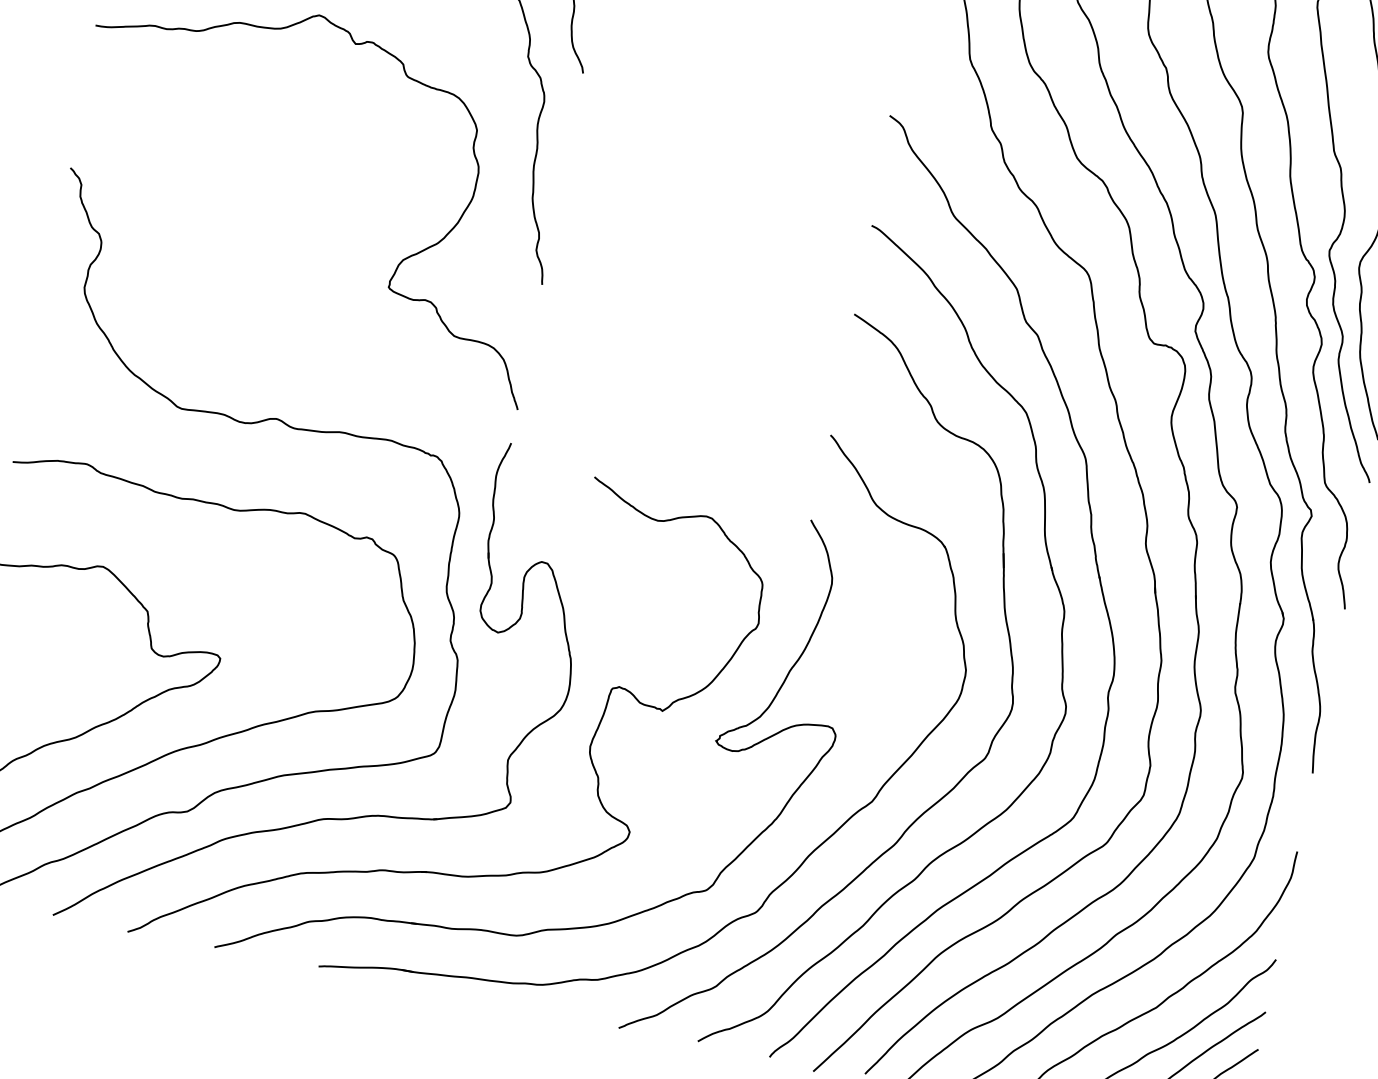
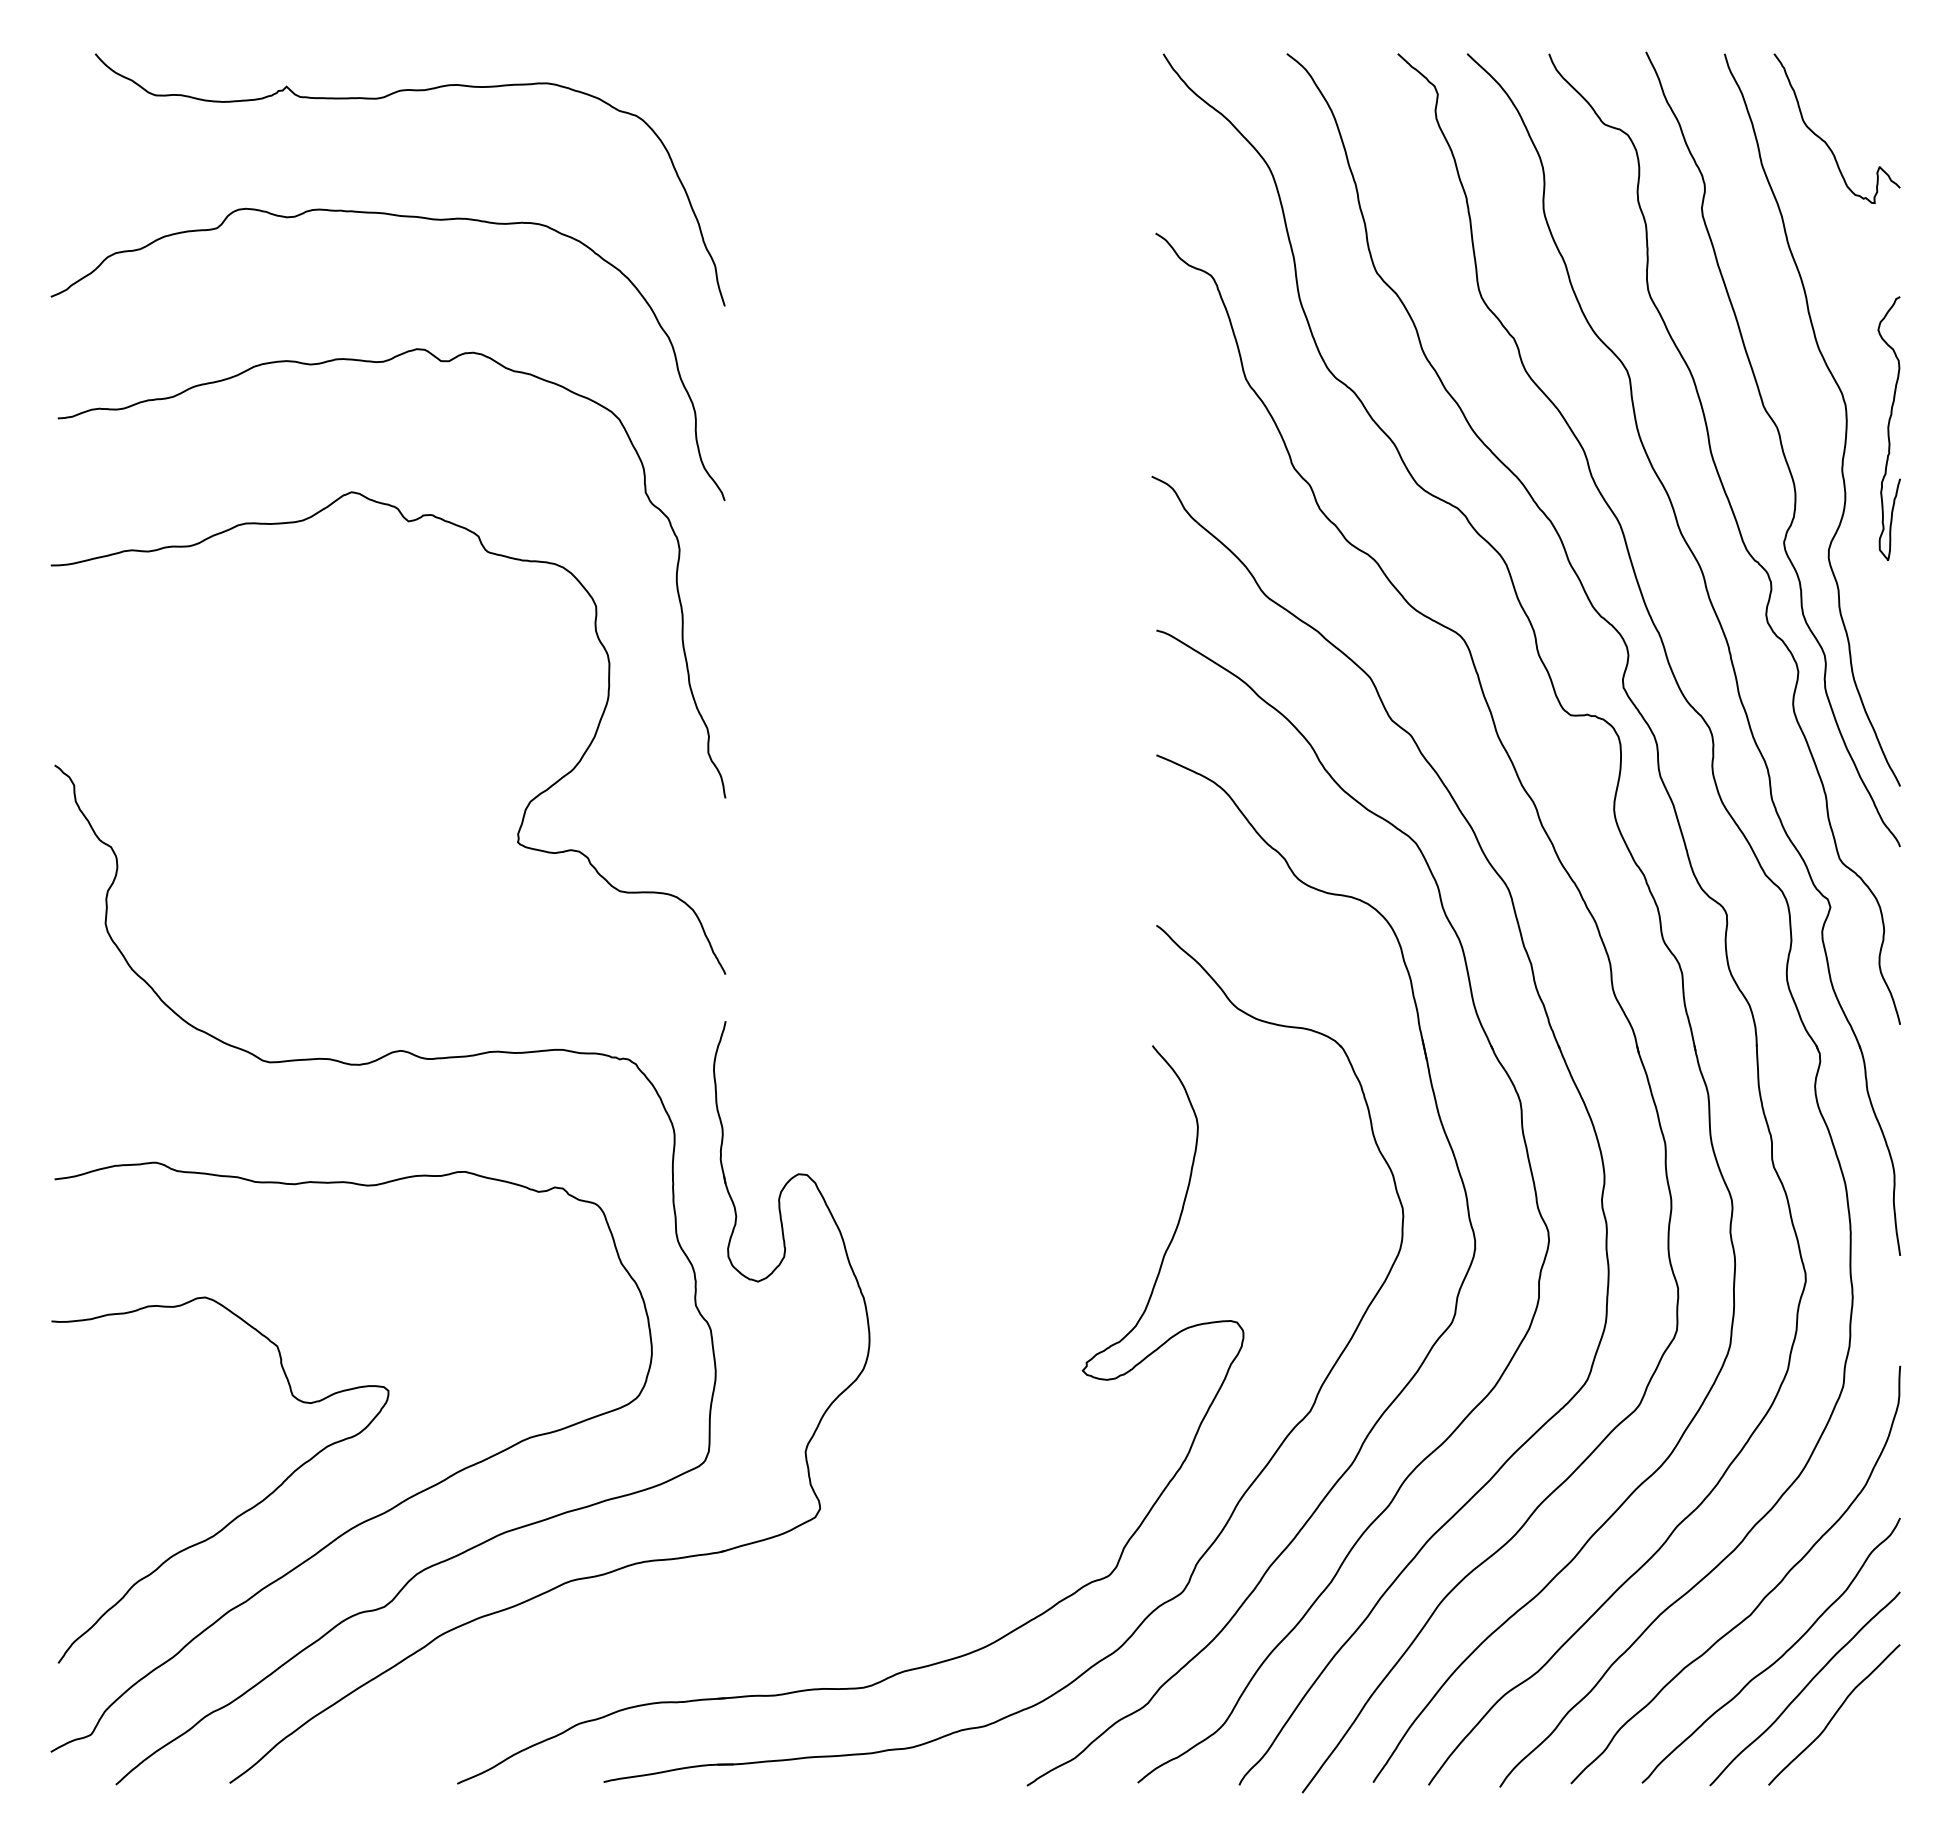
part: (589, 747) -> (912, 1413), removed

